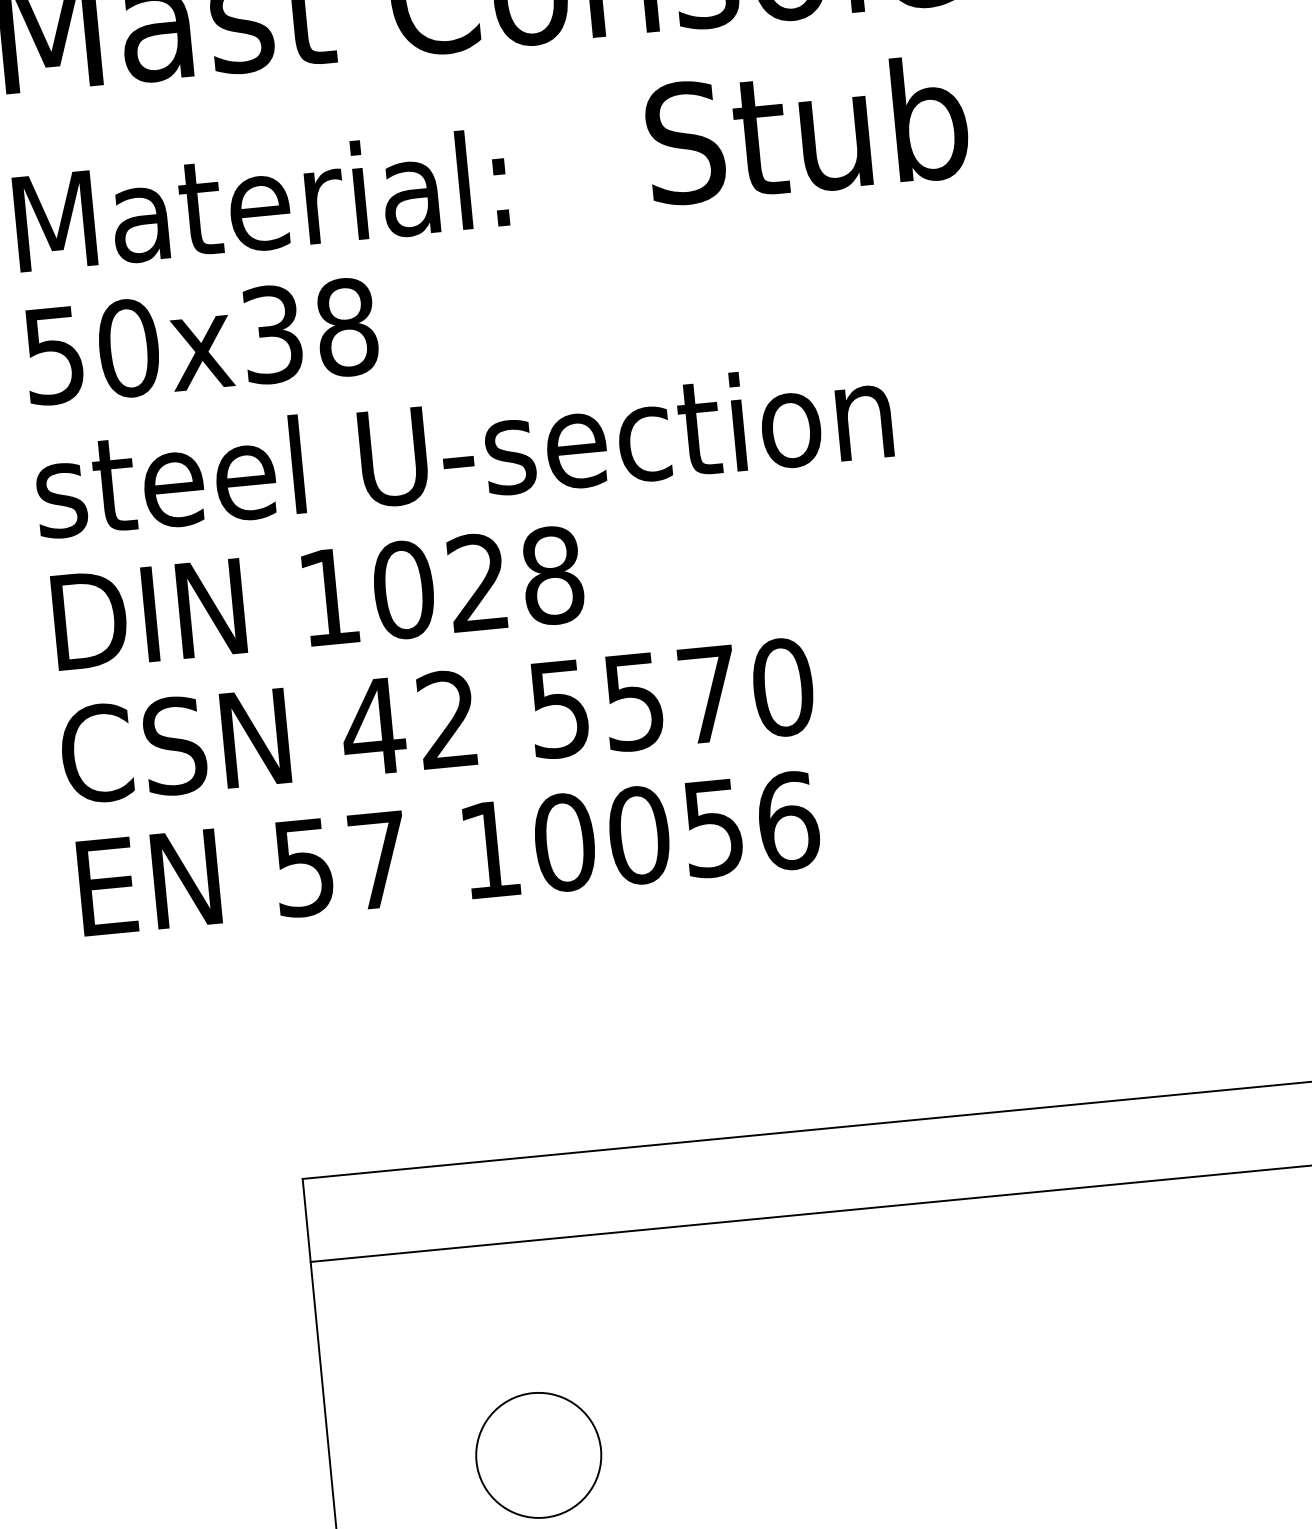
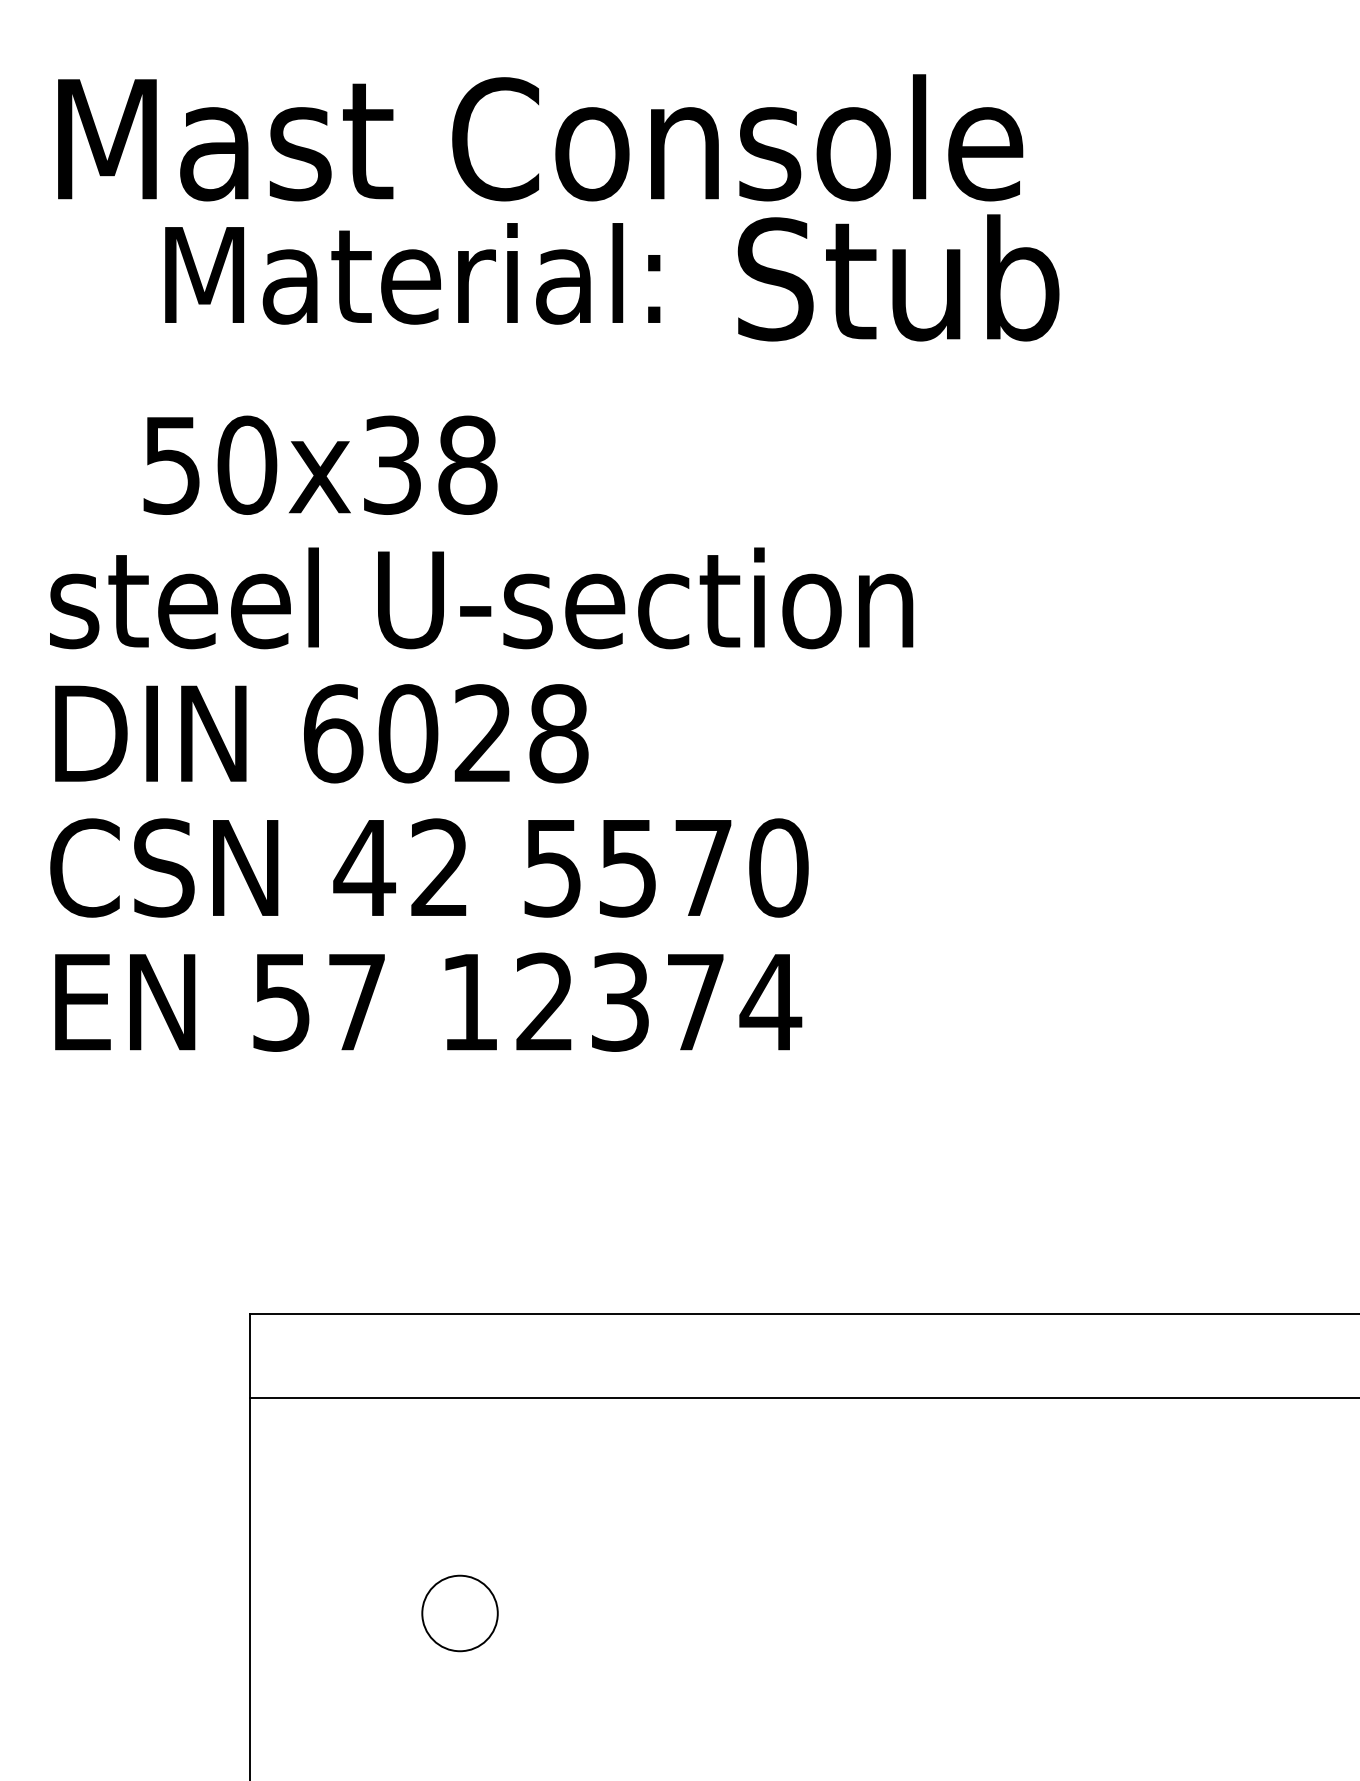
text: (806, 129) -> (898, 277), moved
text: (260, 200) -> (412, 273), moved
text: (201, 340) -> (320, 464), moved
text: (329, 596) -> (333, 733), 1028 -> 6028
text: (676, 831) -> (658, 1001), 10056 -> 12374
circle: (538, 1455) -> (459, 1613), size x0.6

